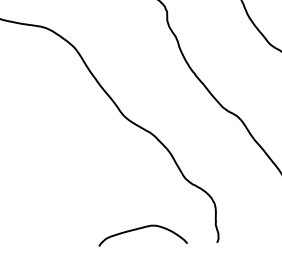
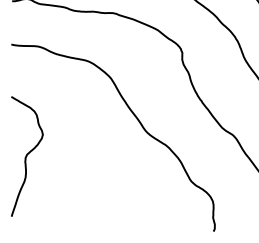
curve: (139, 230) -> (154, 219), removed

